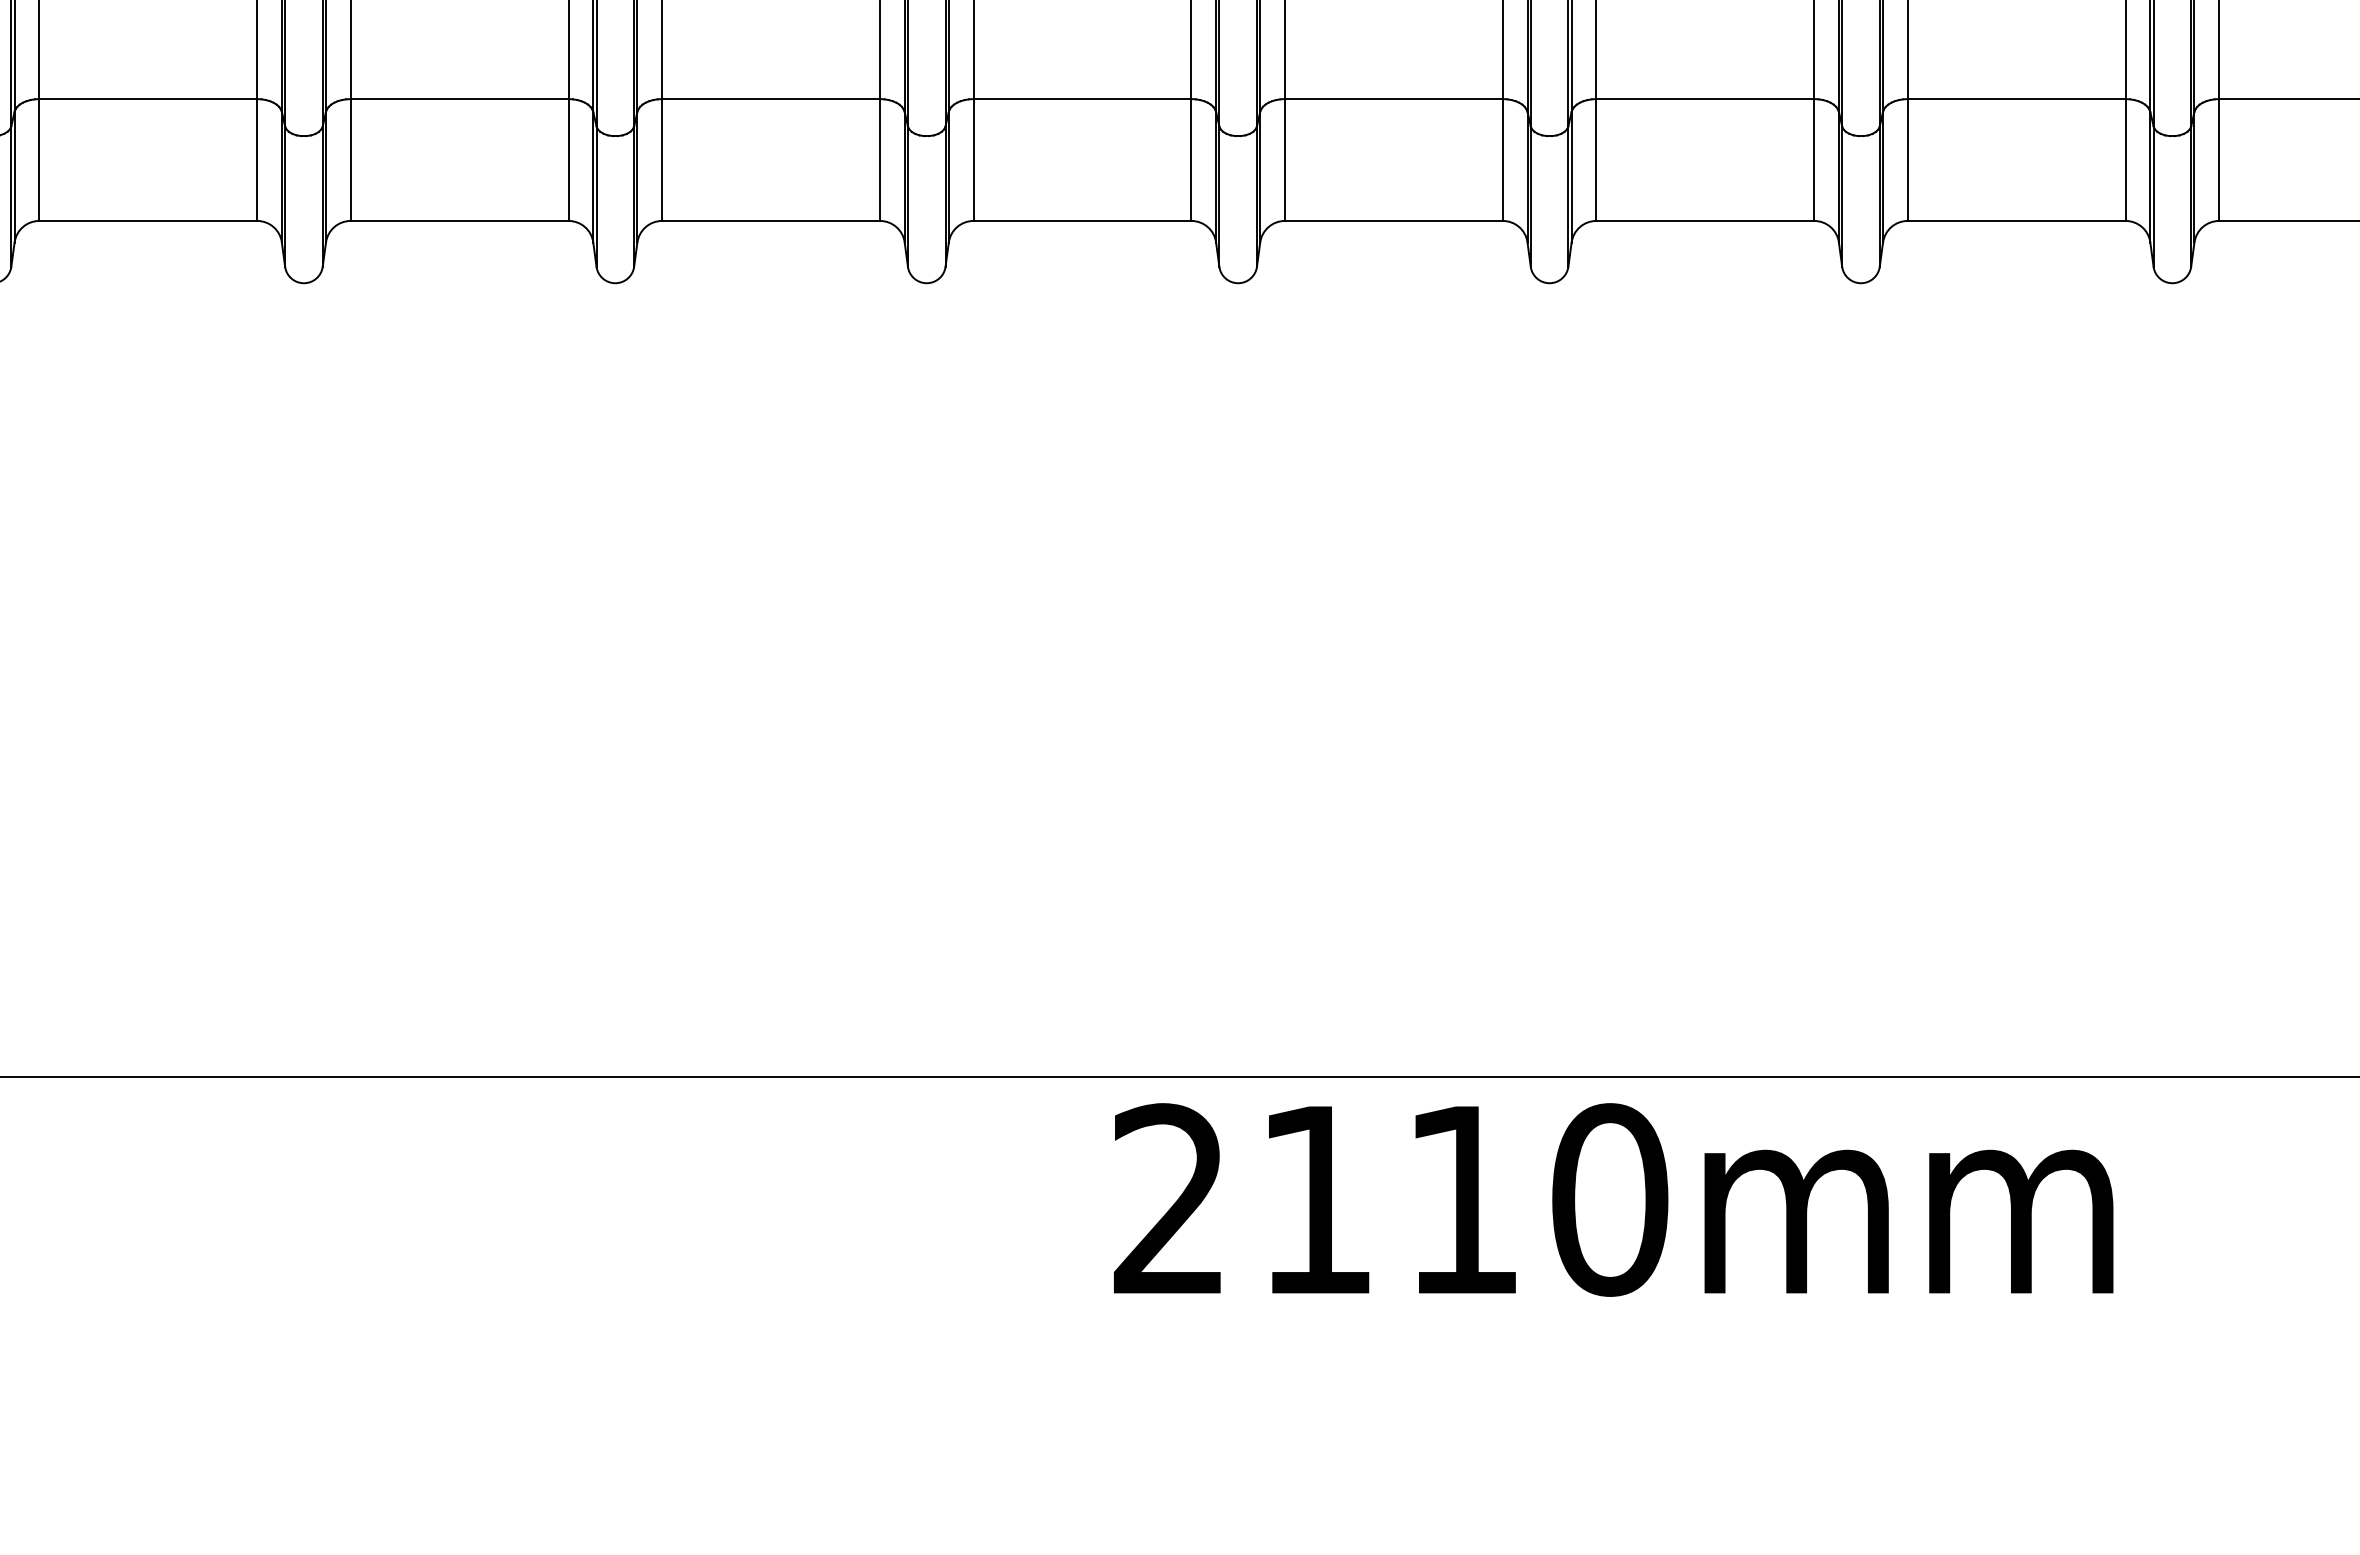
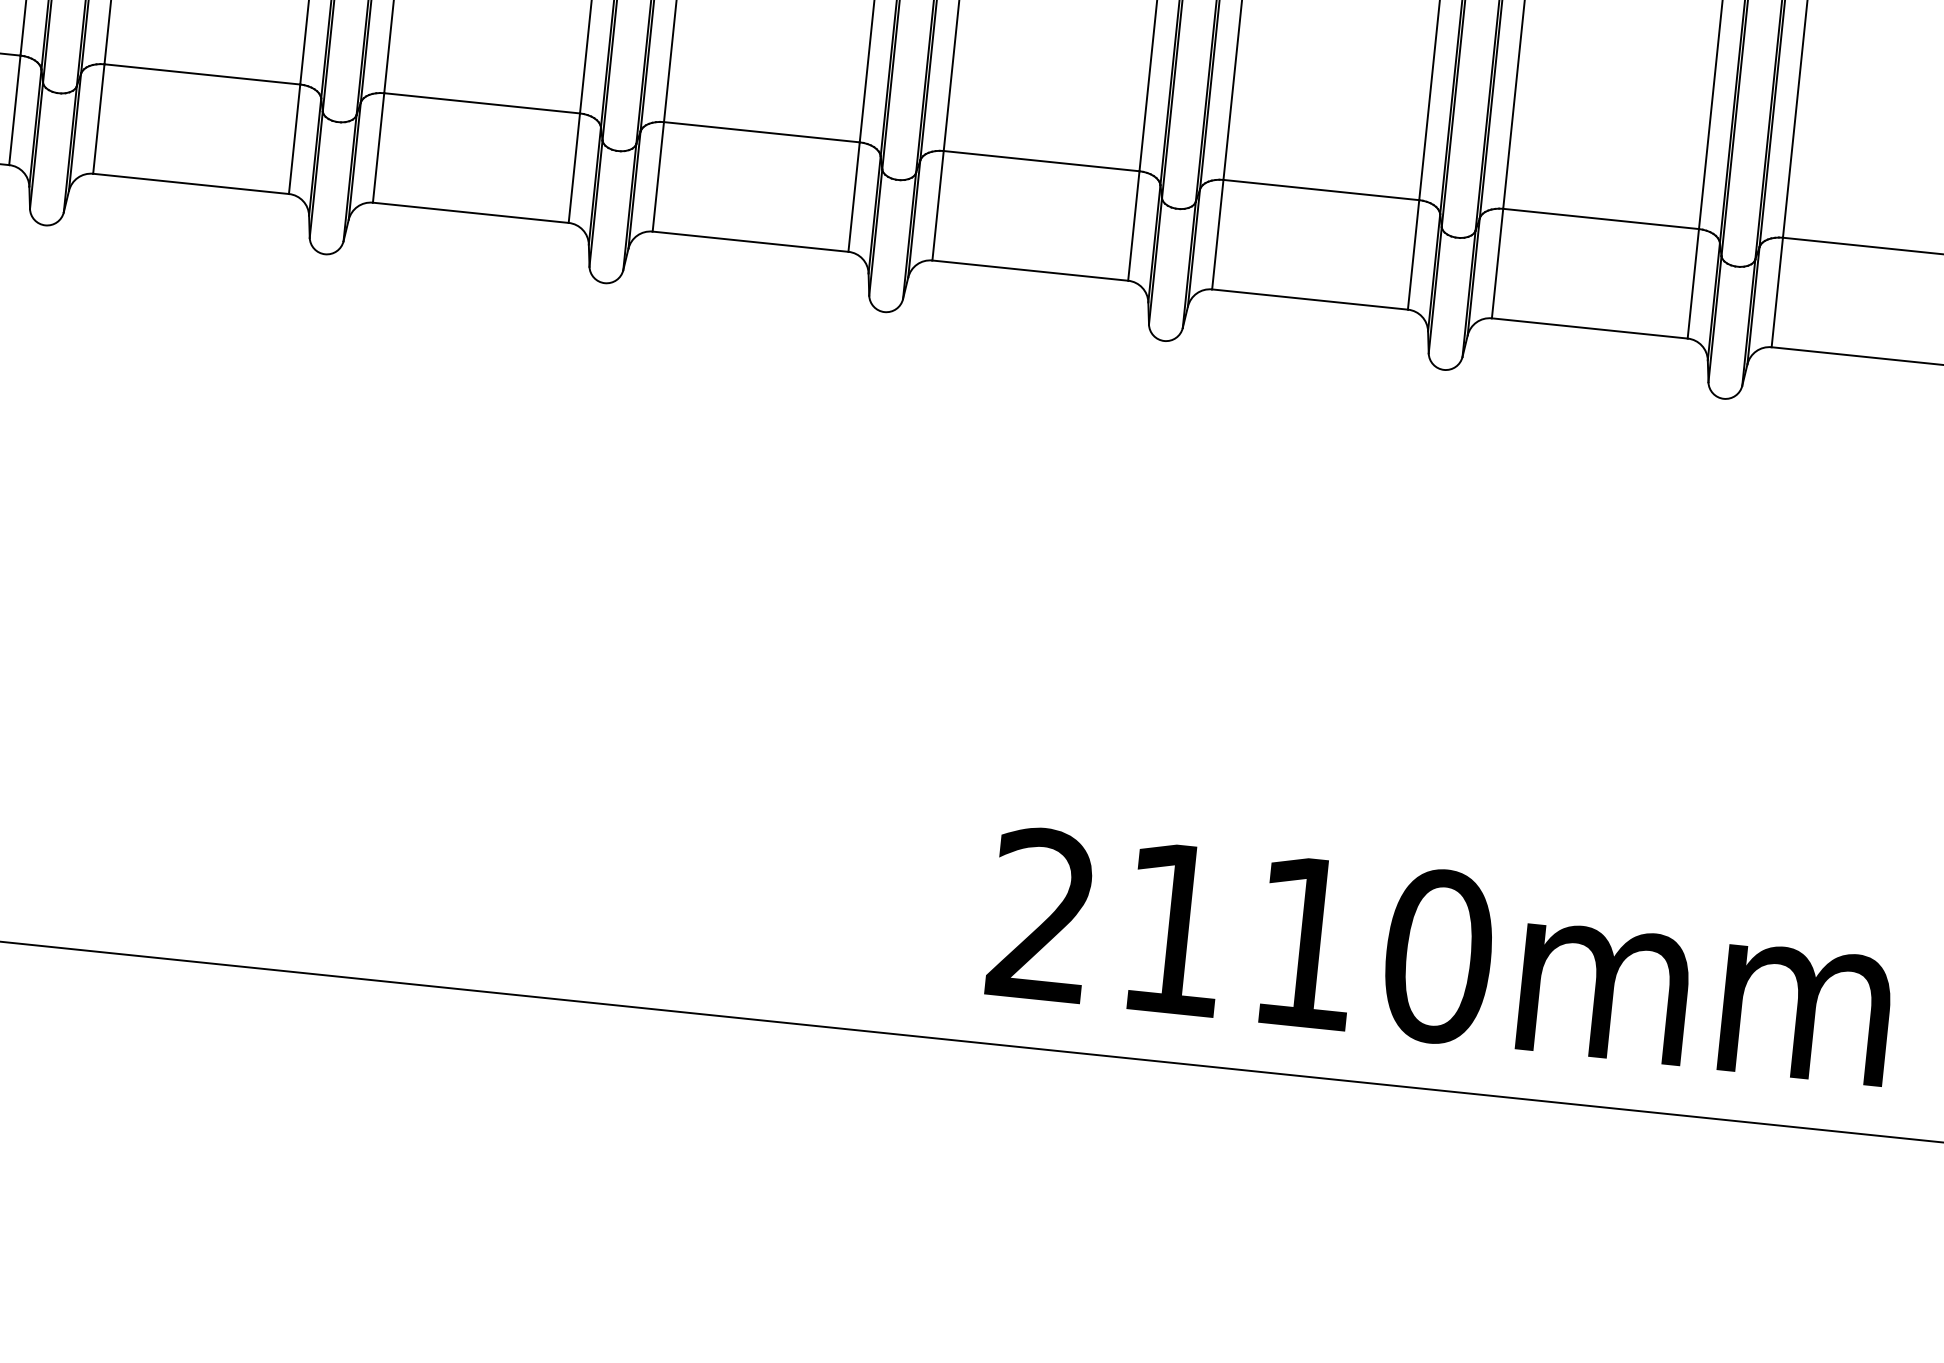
text: (1613, 1199) -> (1441, 956), moved

